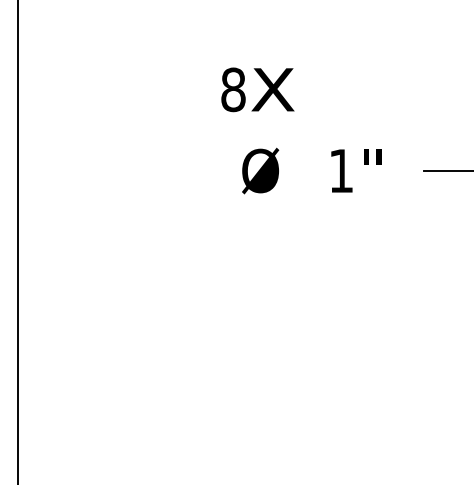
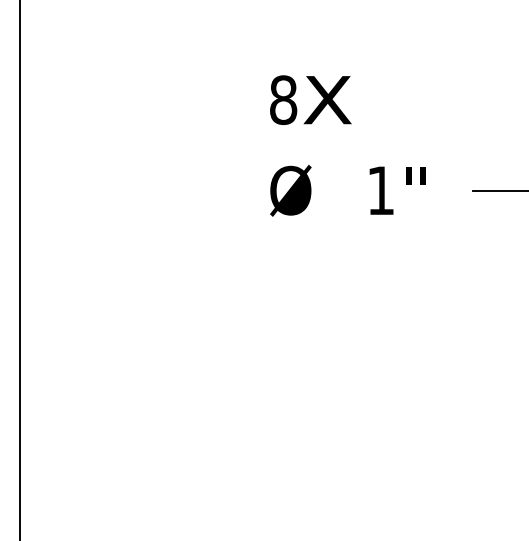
text: (257, 89) -> (310, 99), moved

